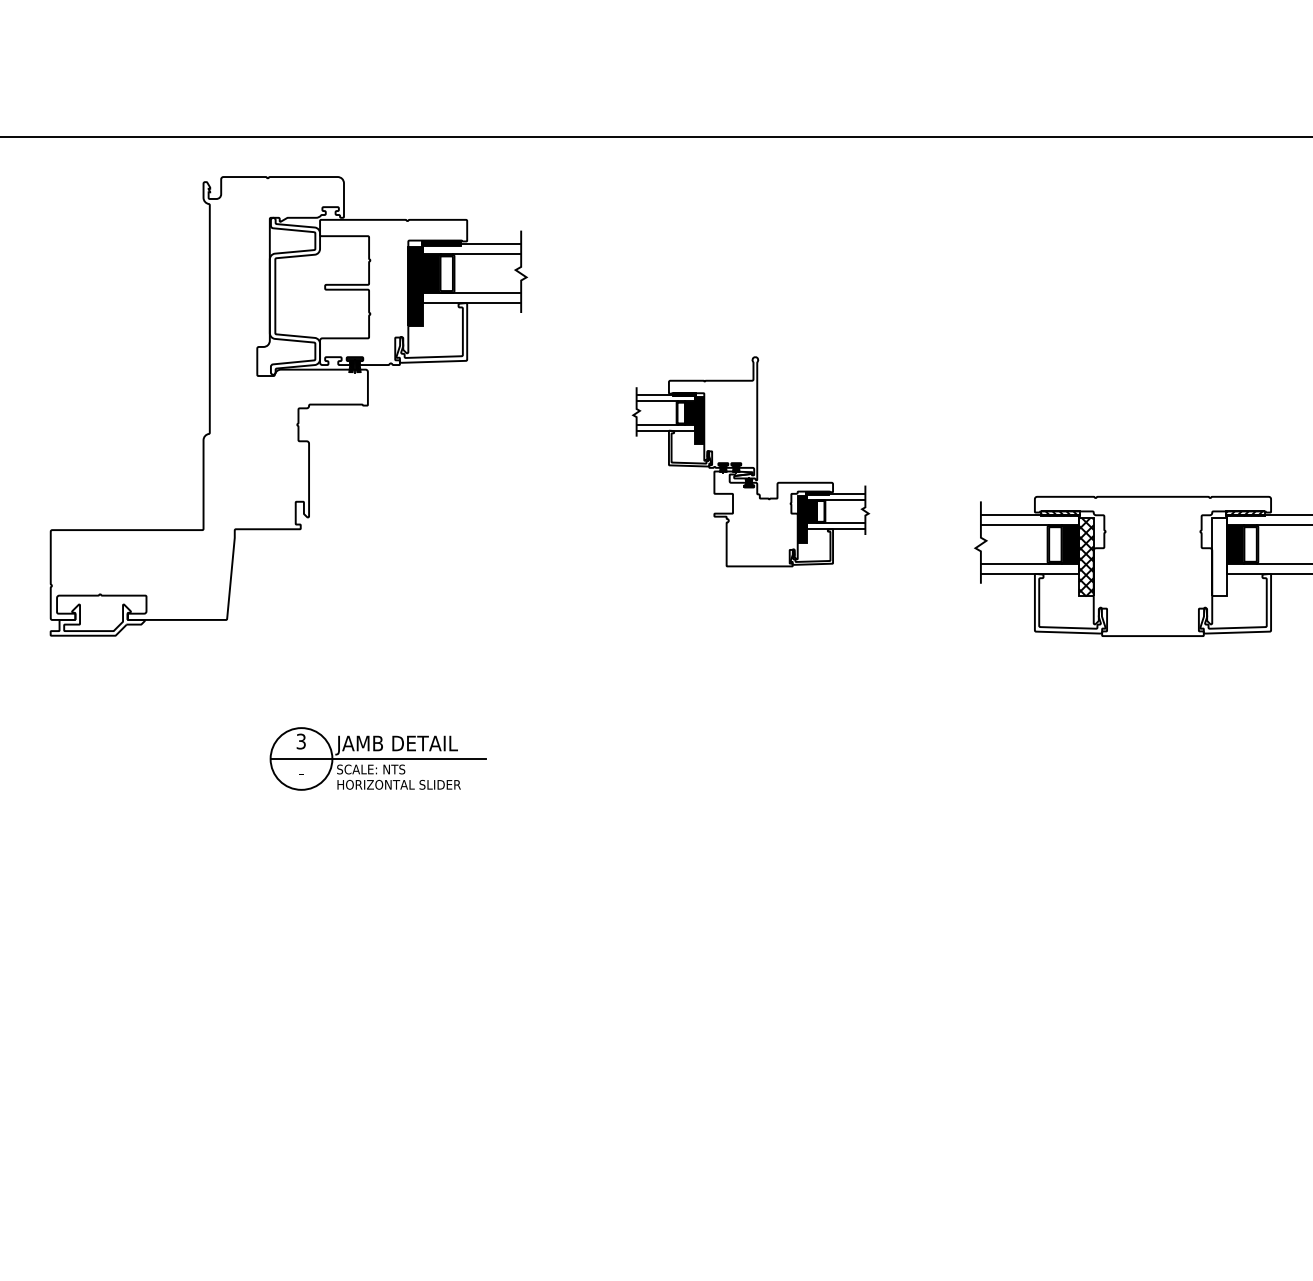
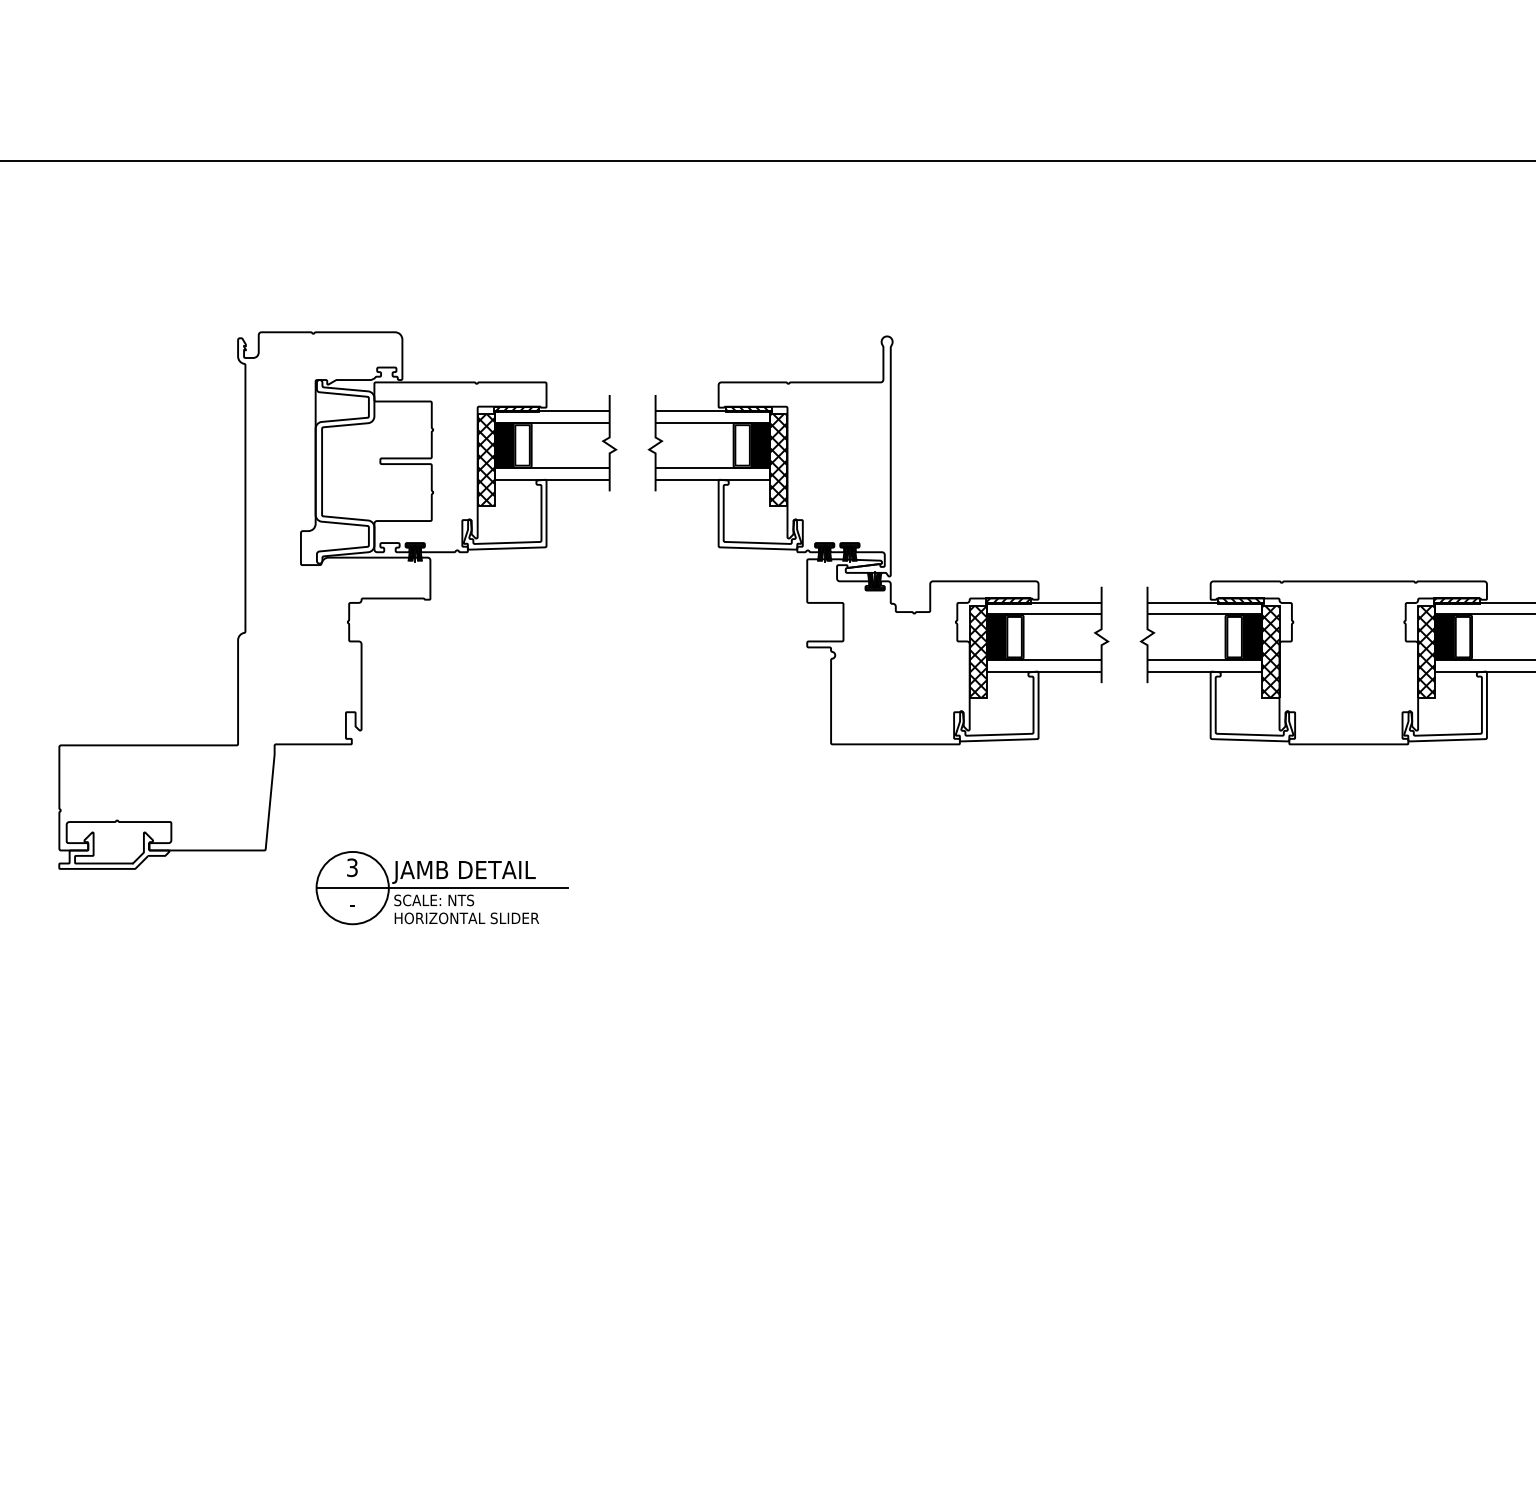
part: (288, 406) -> (337, 600), moved
part: (750, 461) -> (878, 540), size x1.67
hatch: (1219, 557) -> (1426, 652), added

